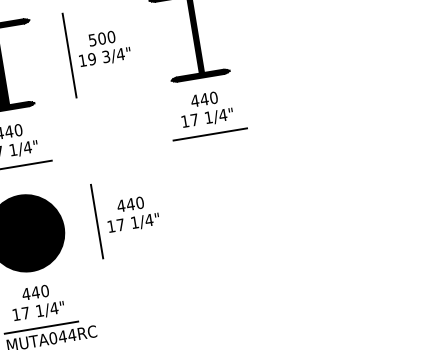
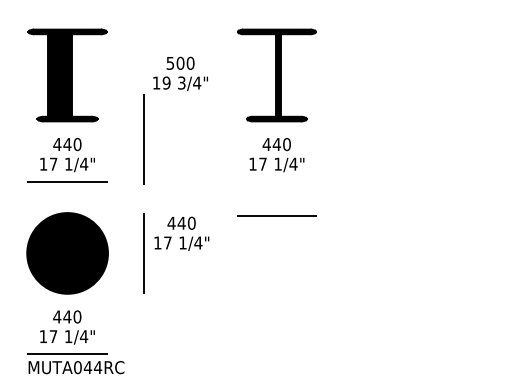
line: (69, 55) -> (143, 139), moved
line: (209, 134) -> (276, 215), moved
text: (132, 213) -> (181, 233), moved

